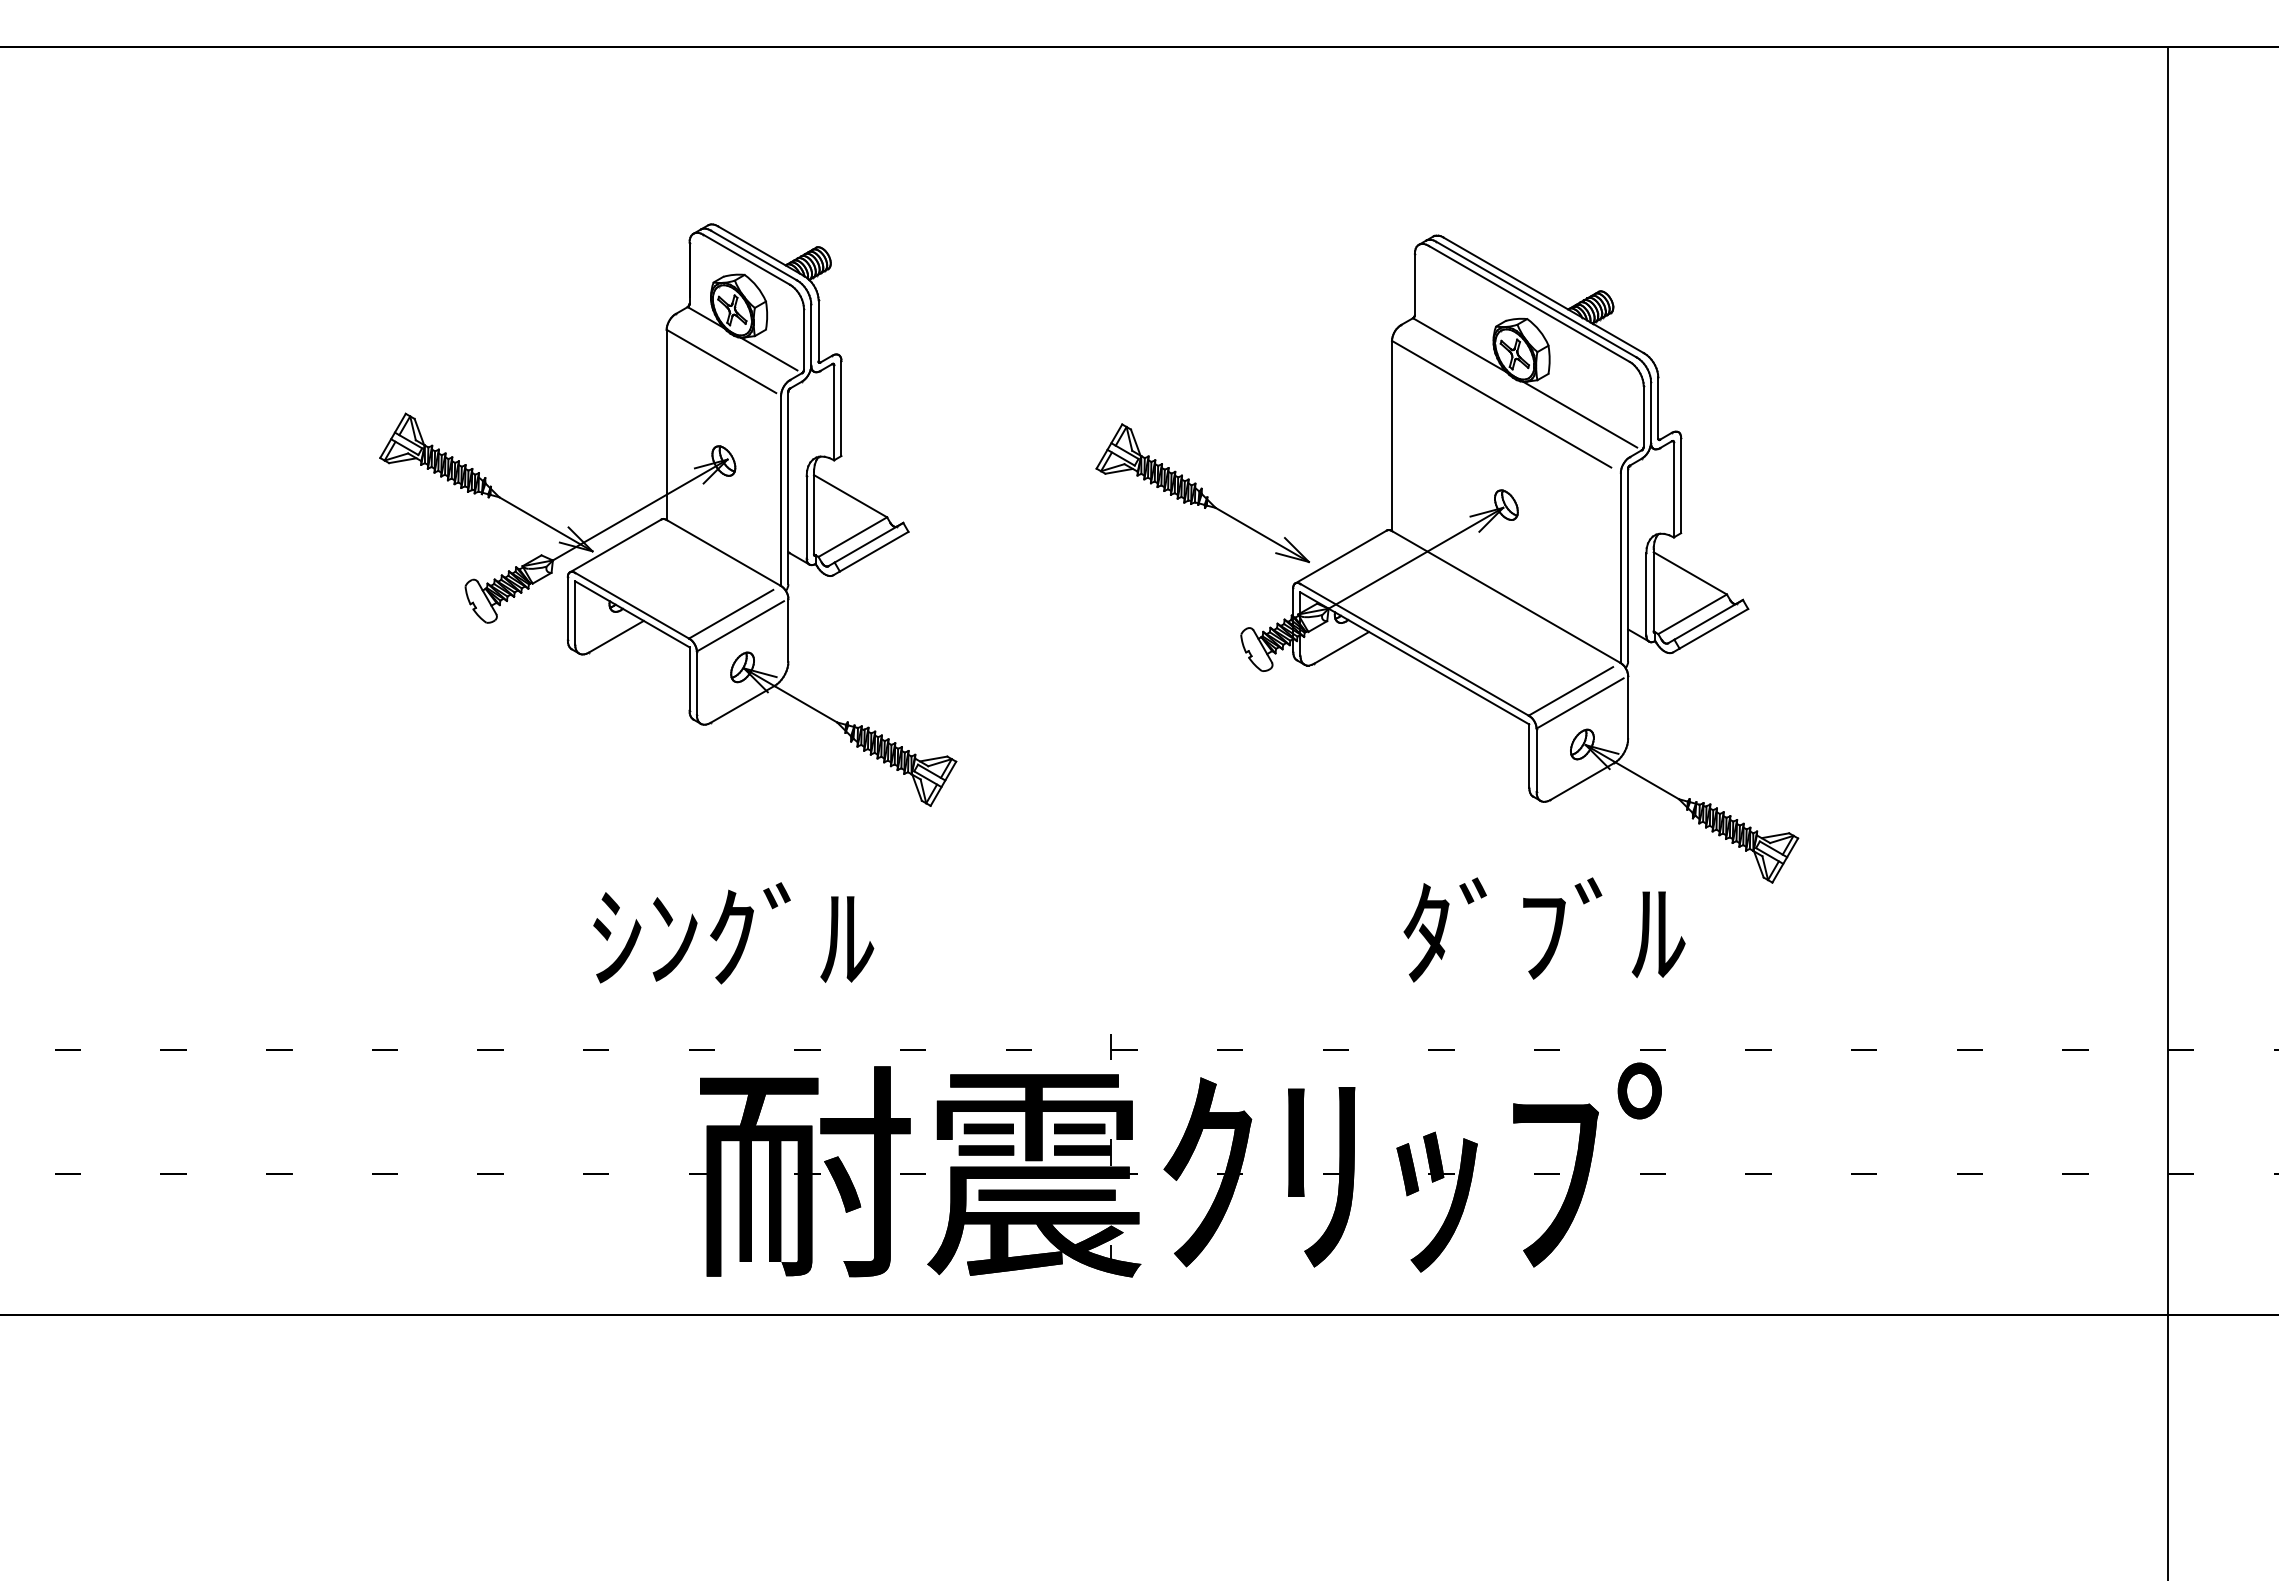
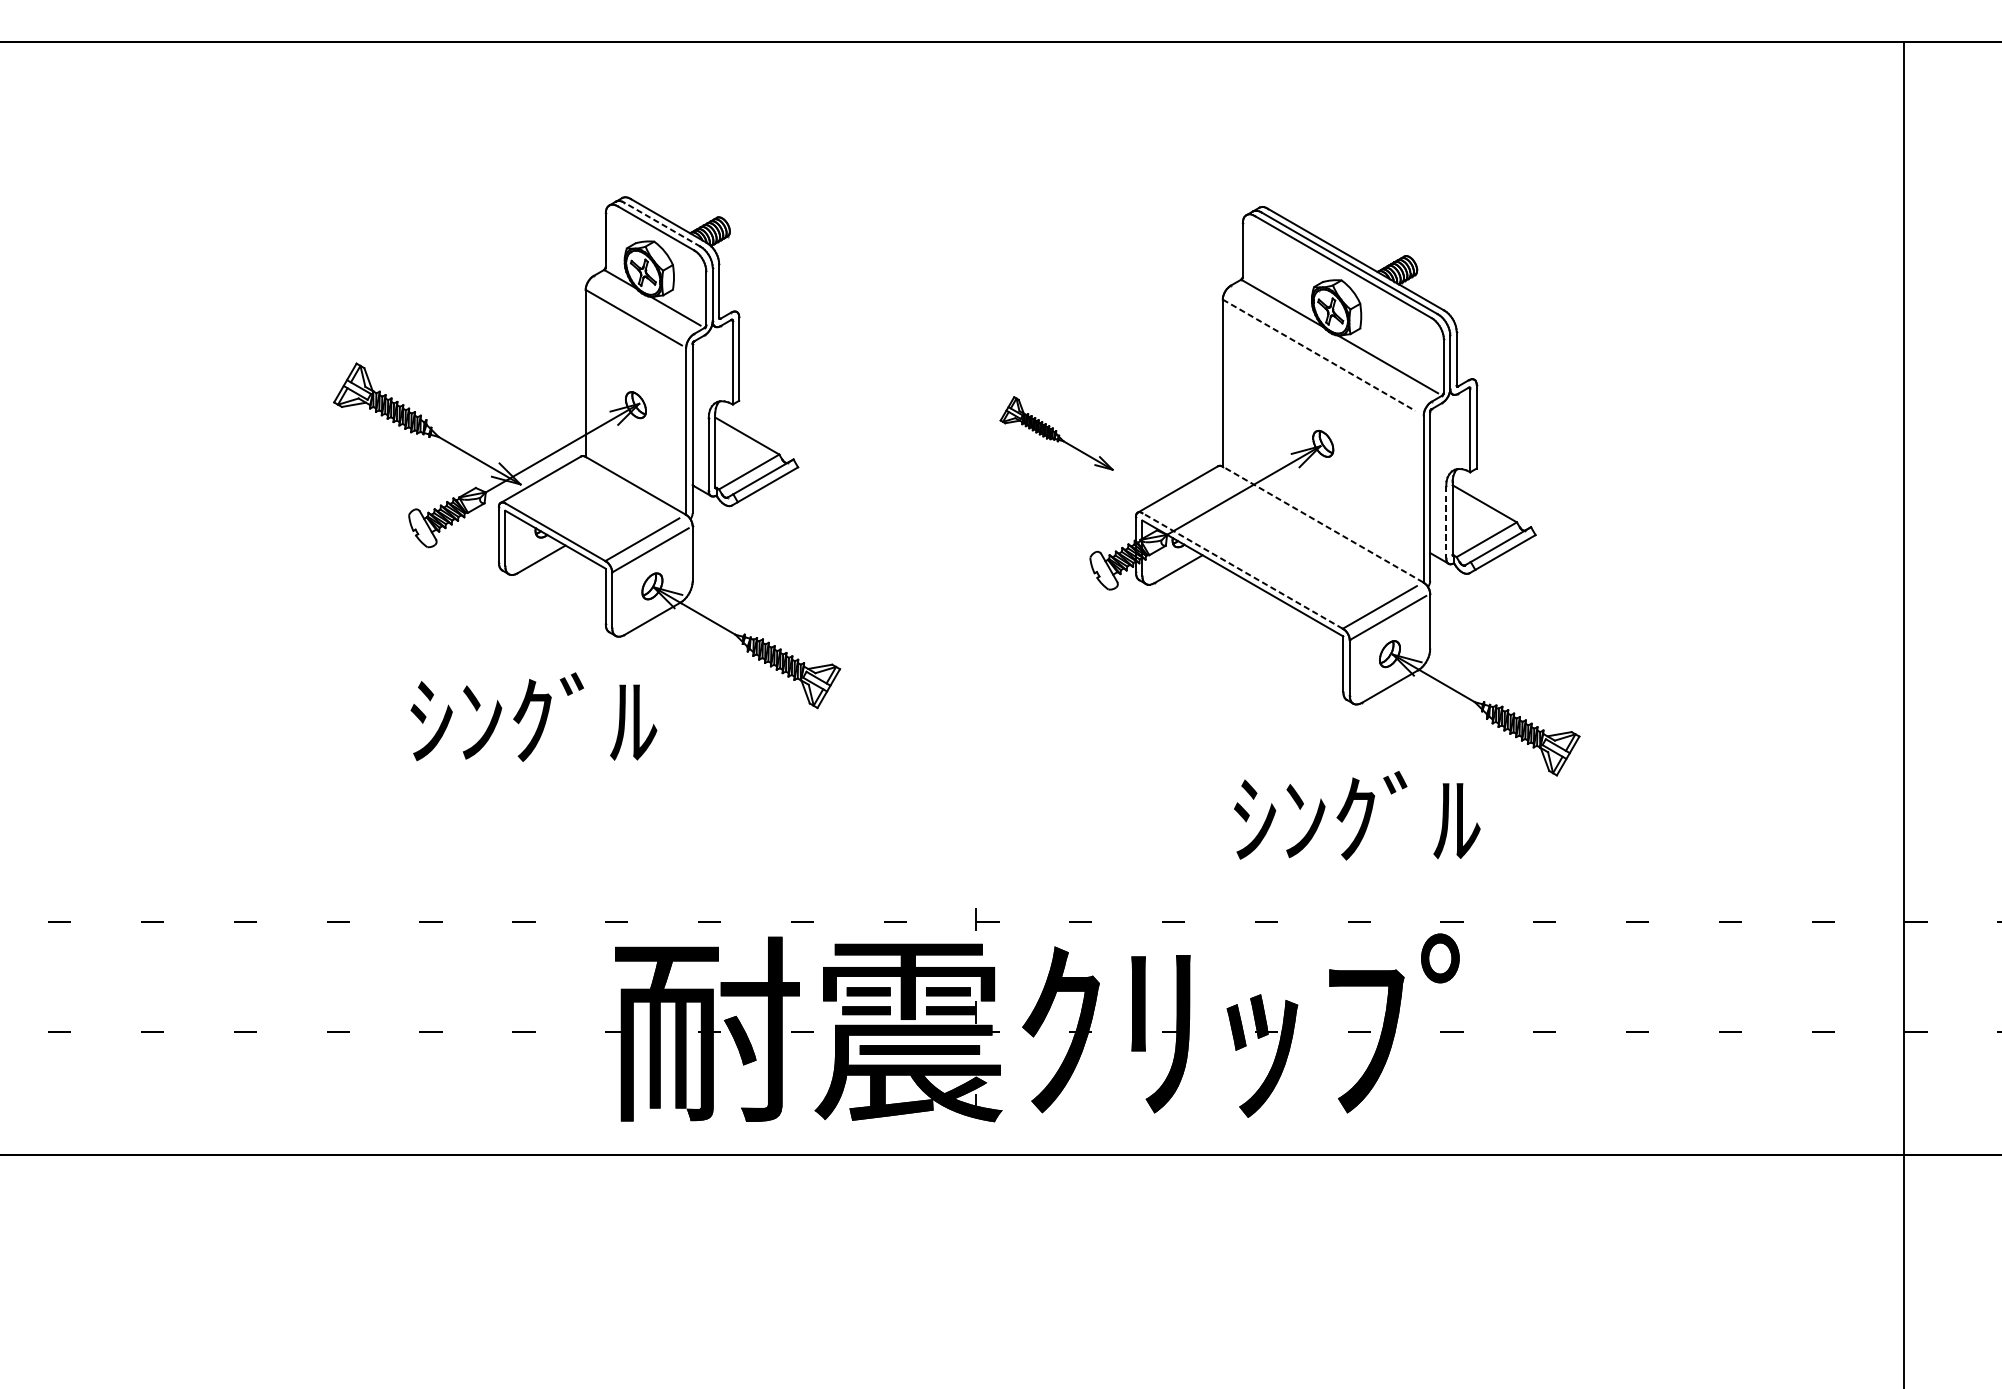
line: (753, 255) -> (661, 224), solid -> dashed
line: (1501, 404) -> (1318, 355), solid -> dashed
part: (1202, 493) -> (1056, 433), size x0.6
line: (1646, 594) -> (1446, 522), solid -> dashed
line: (1506, 596) -> (1323, 524), solid -> dashed
line: (1414, 649) -> (1242, 570), solid -> dashed
text: (1484, 929) -> (1304, 816), ﾀﾞﾌﾞﾙ -> ｼﾝｸﾞﾙ
text: (733, 933) -> (533, 717), moved

